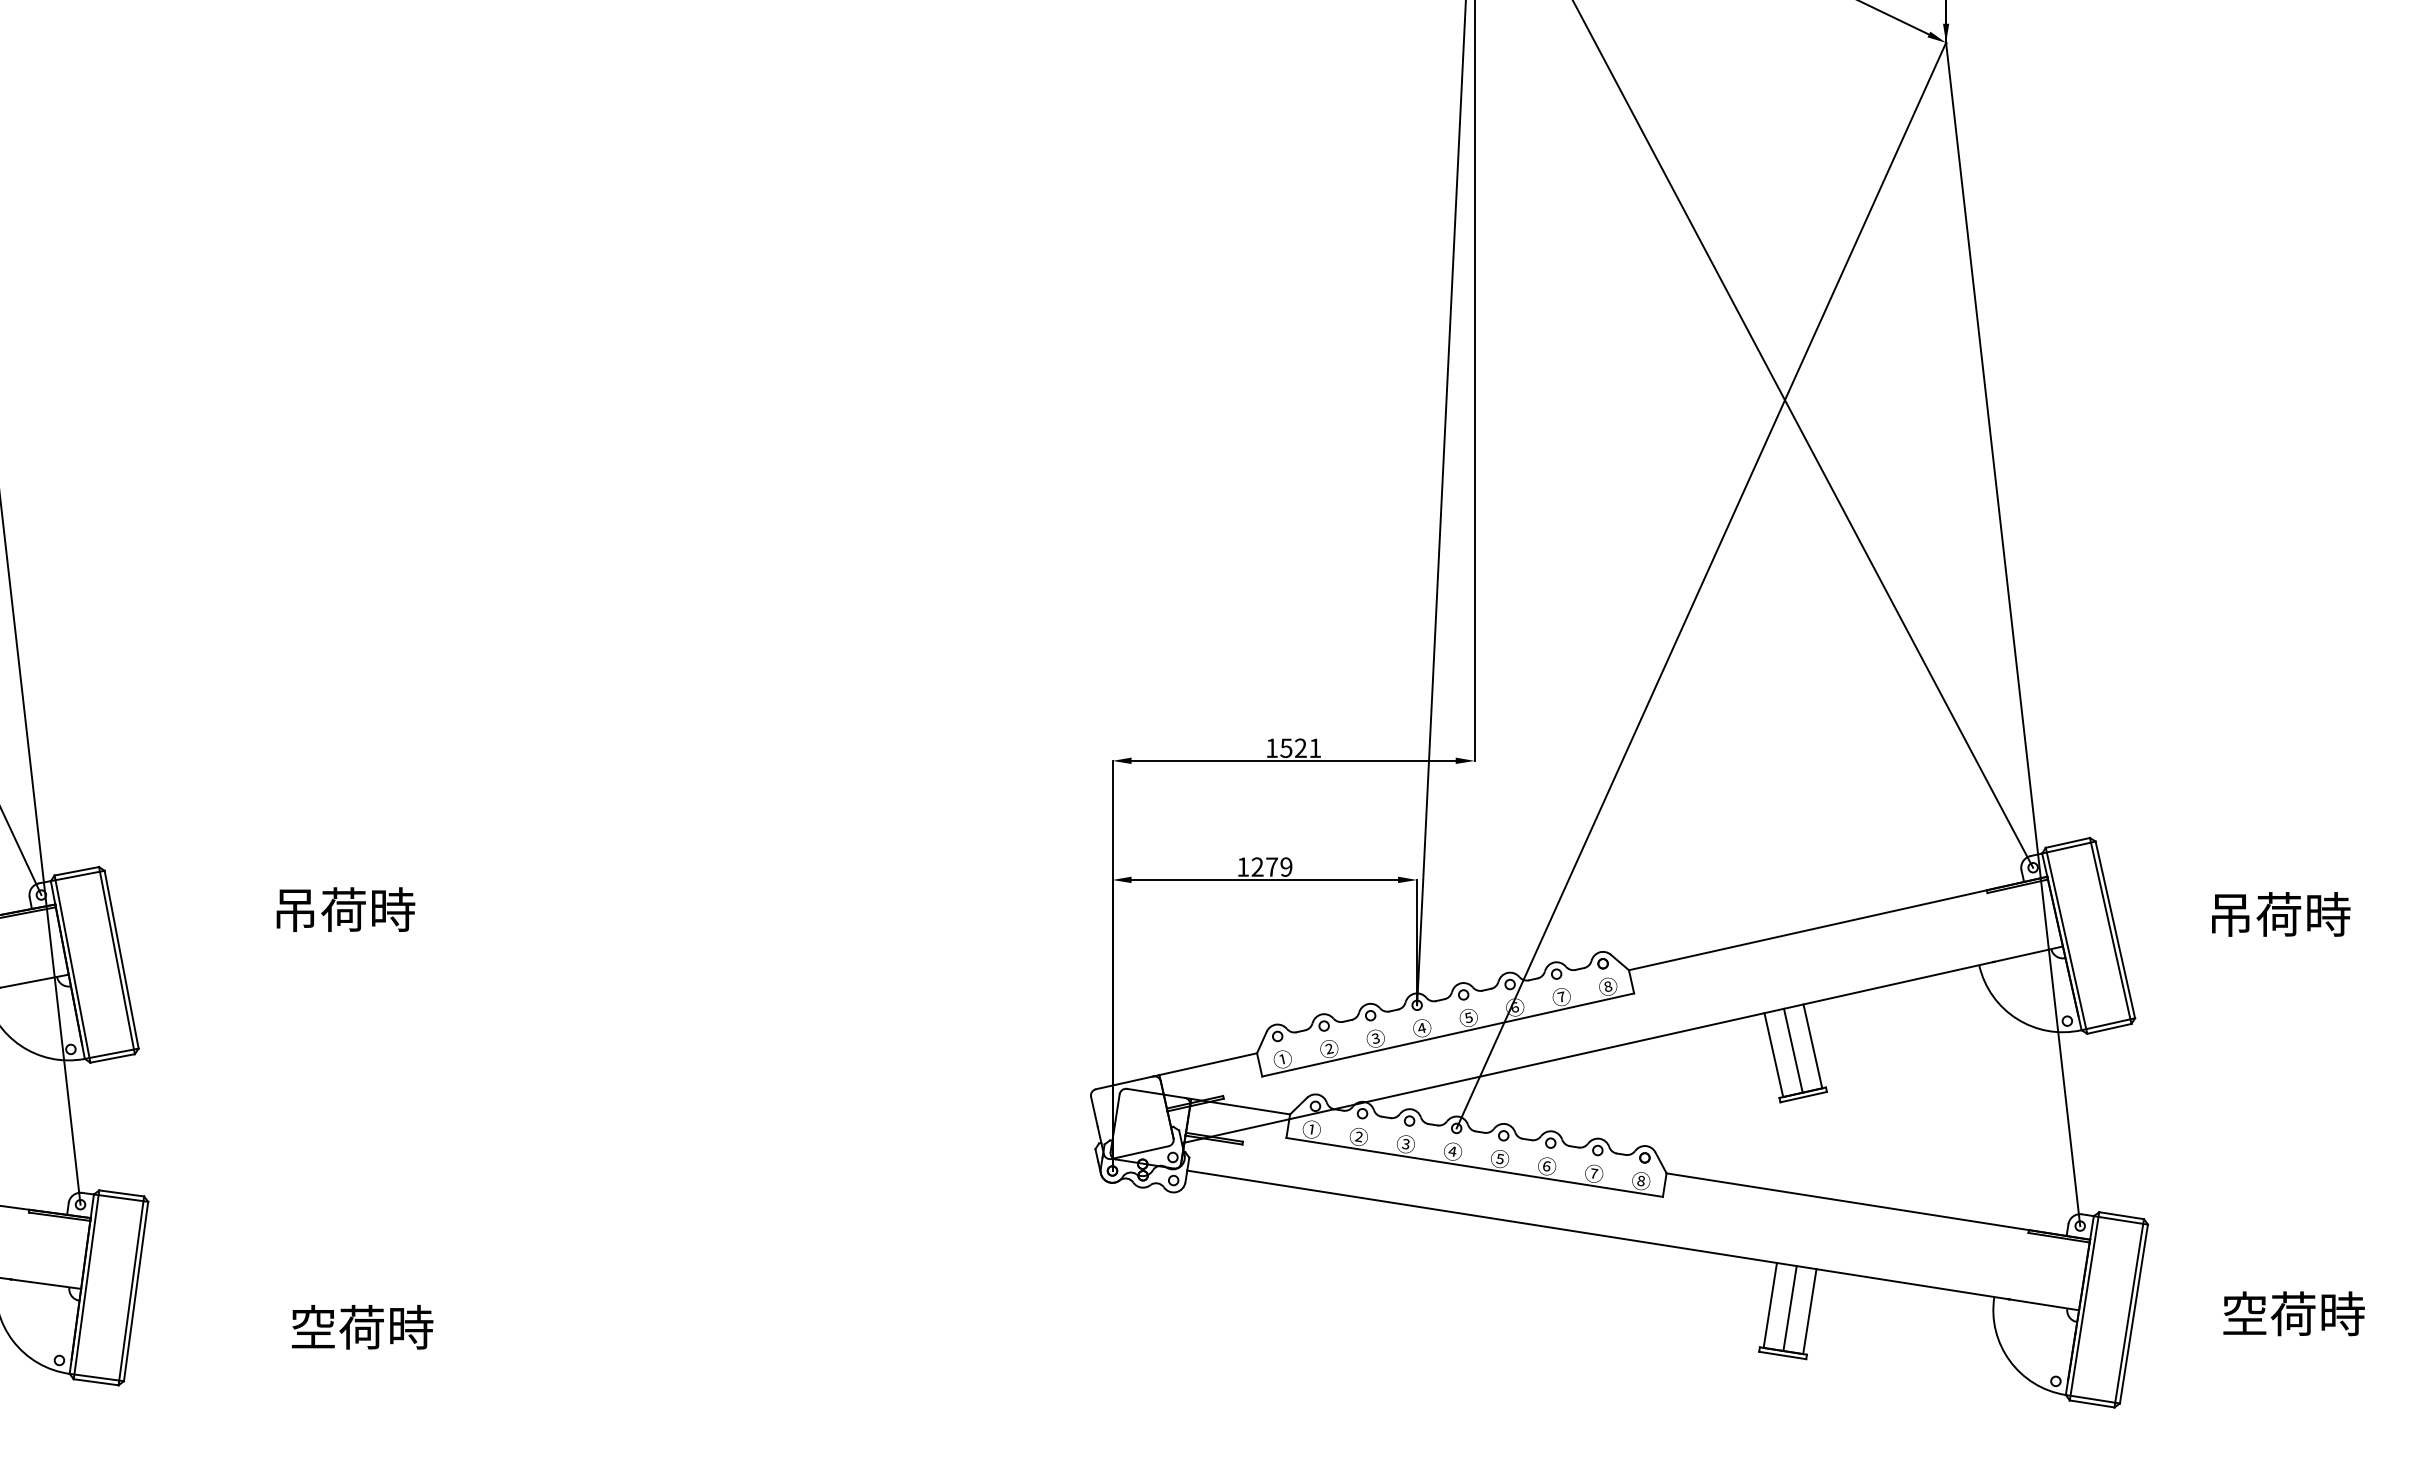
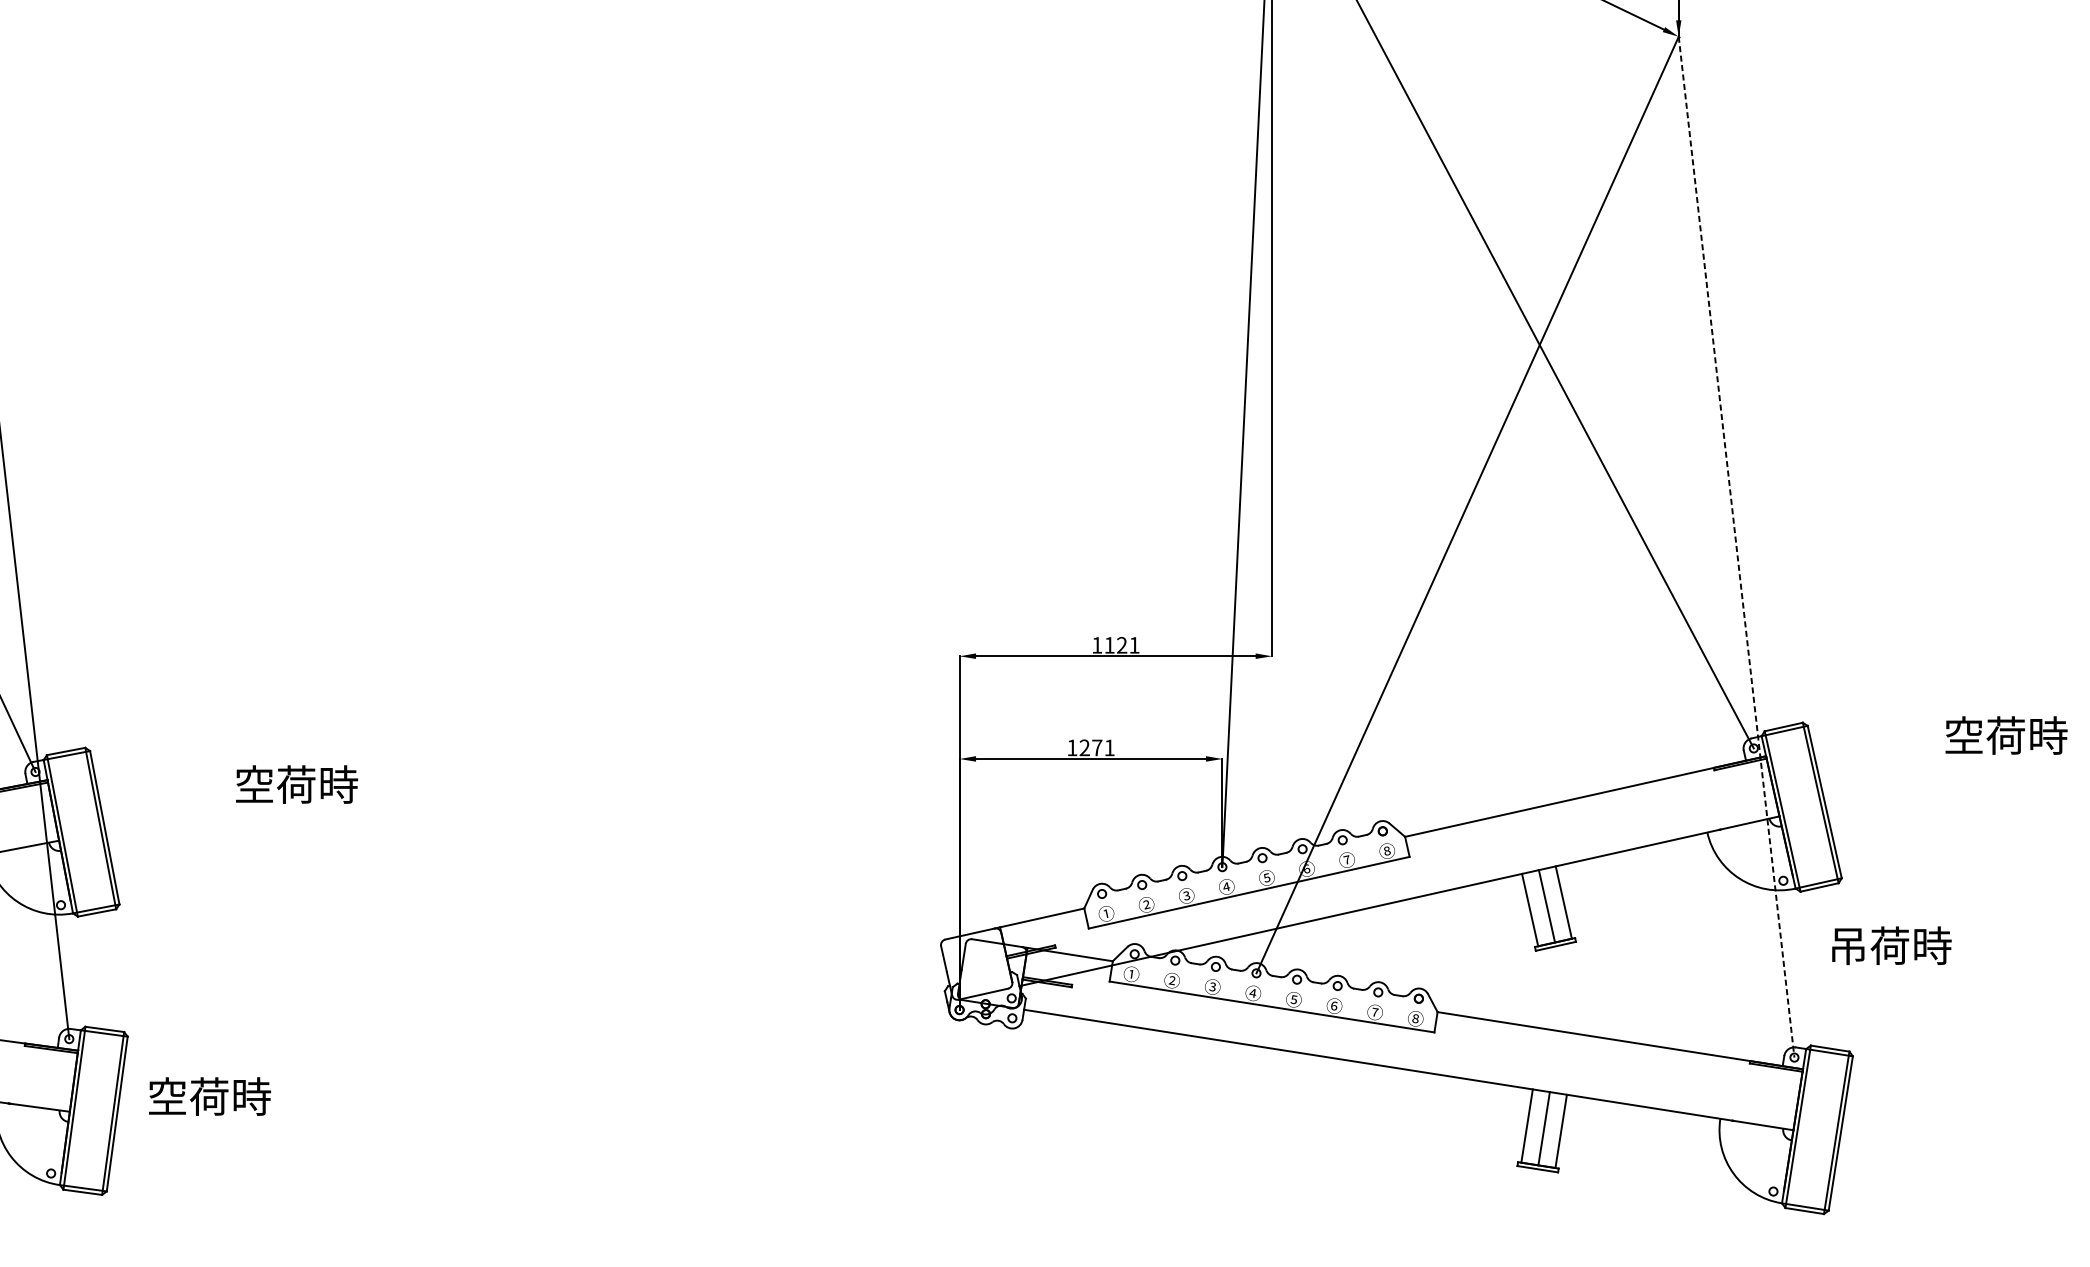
line: (2013, 634) -> (1736, 547), solid -> dashed
text: (1286, 748) -> (1109, 645), 1521 -> 1121
text: (1286, 866) -> (1109, 747), 1279 -> 1271
text: (294, 909) -> (253, 784), 吊荷時 -> 空荷時
text: (2281, 914) -> (1892, 945), moved
text: (2293, 1313) -> (2006, 735), moved
text: (362, 1326) -> (209, 1095), moved

